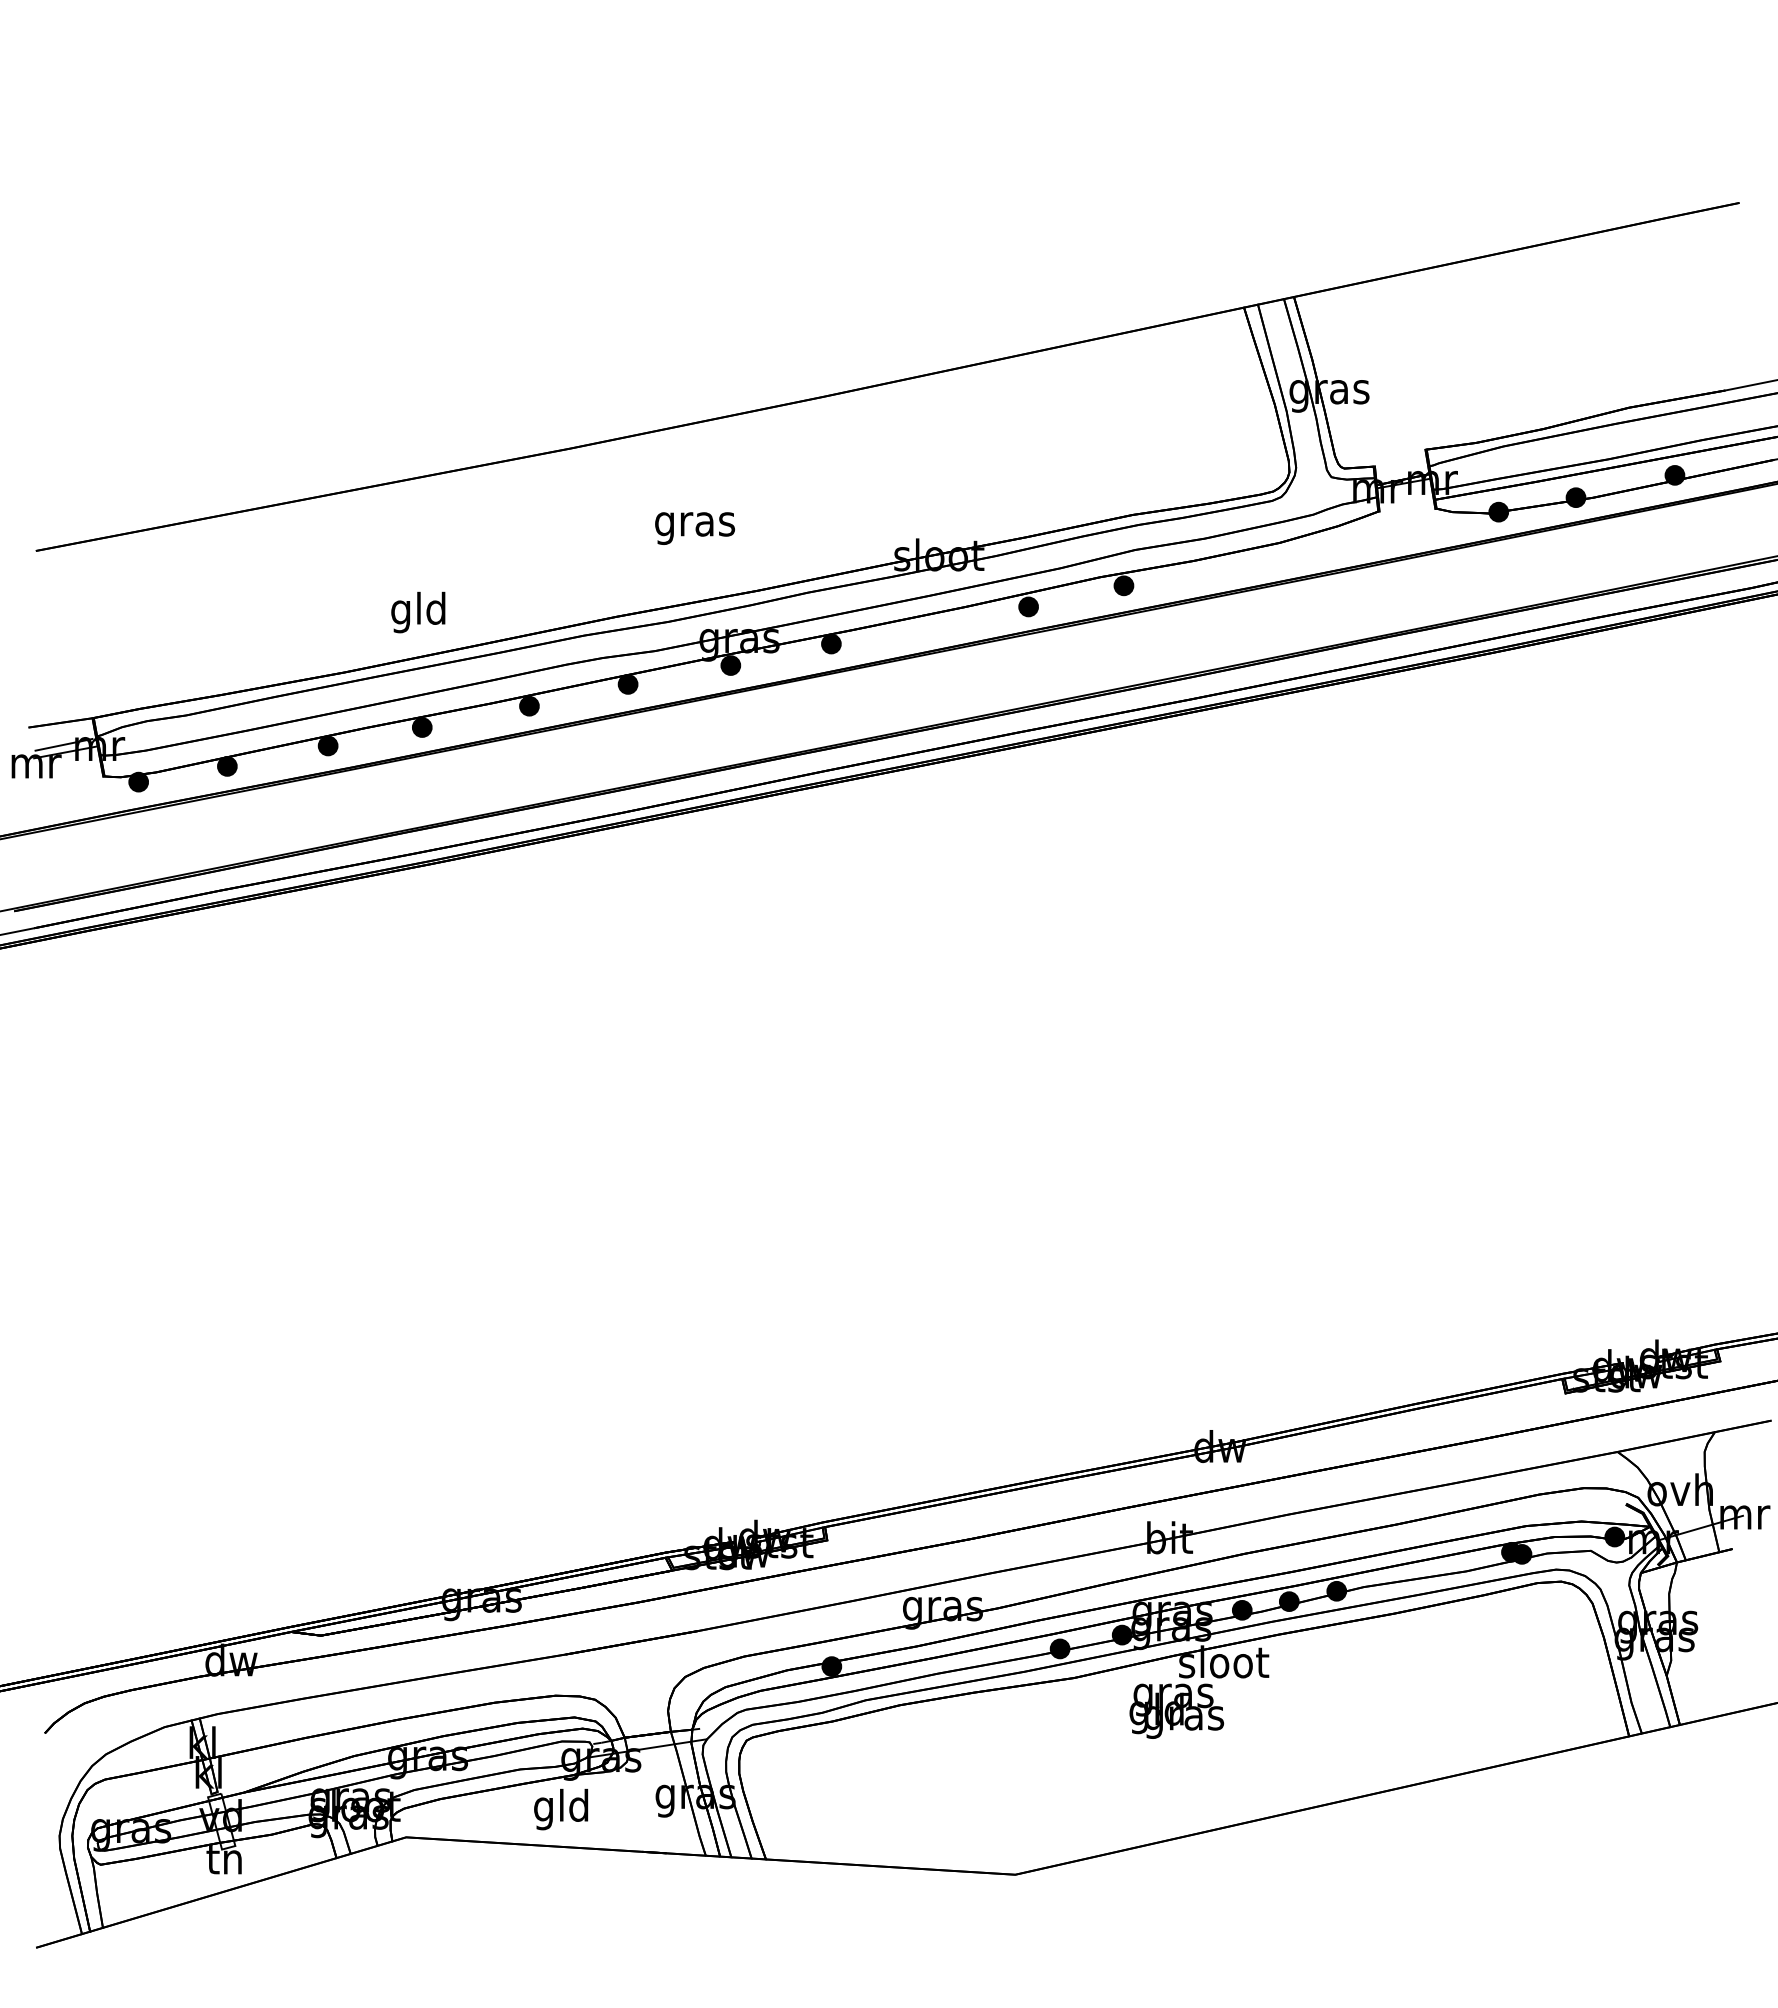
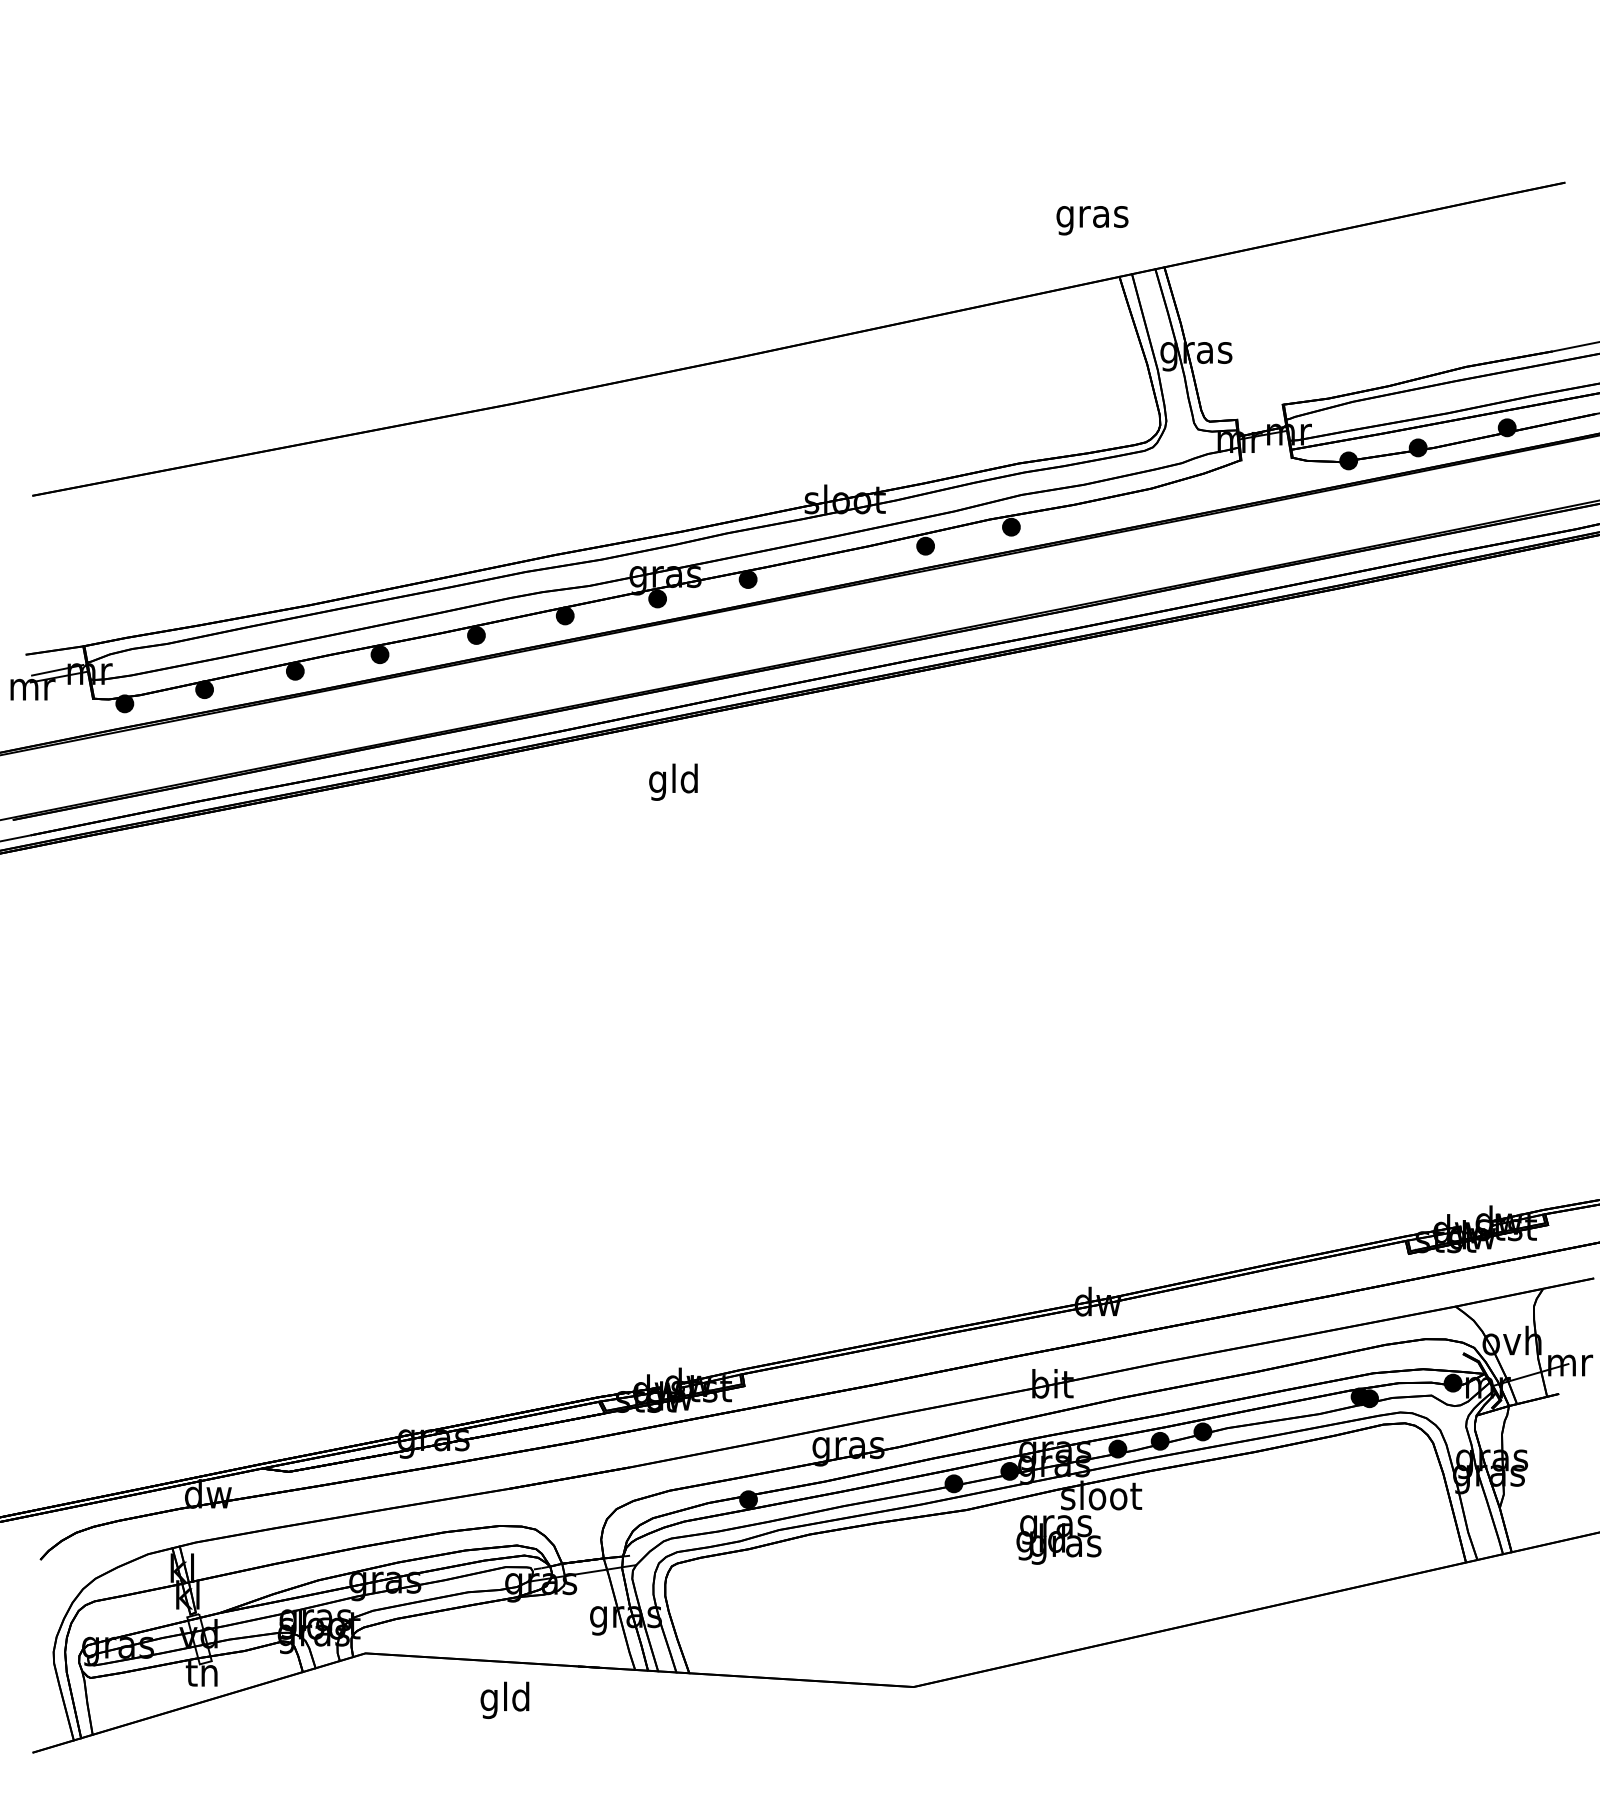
text: (695, 528) -> (1092, 220), moved
text: (418, 611) -> (673, 781), moved
text: (560, 1808) -> (504, 1699), moved

